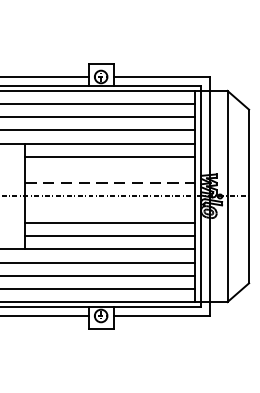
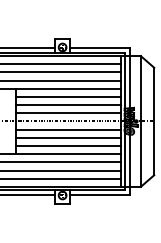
line: (109, 170) -> (67, 105), added
line: (110, 183) -> (68, 113), dashed -> solid
line: (109, 209) -> (67, 129), added

